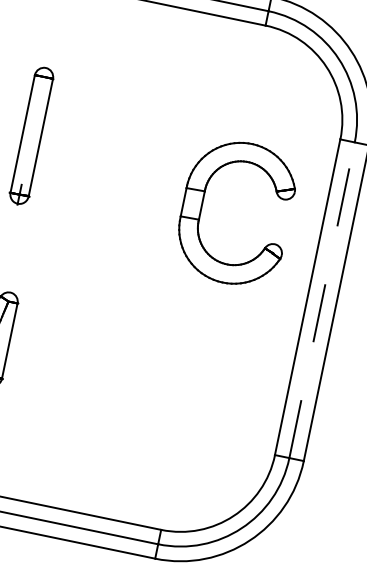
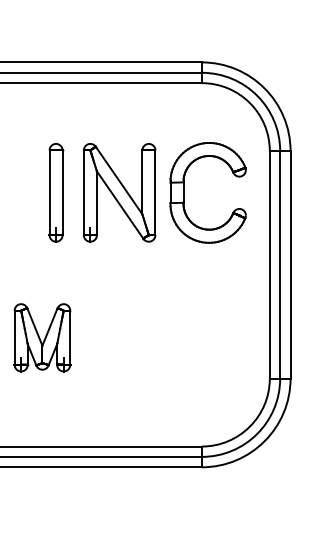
part: (119, 153) -> (119, 192), added
part: (203, 205) -> (184, 192), moved
line: (322, 299) -> (280, 264), dashed -> solid

